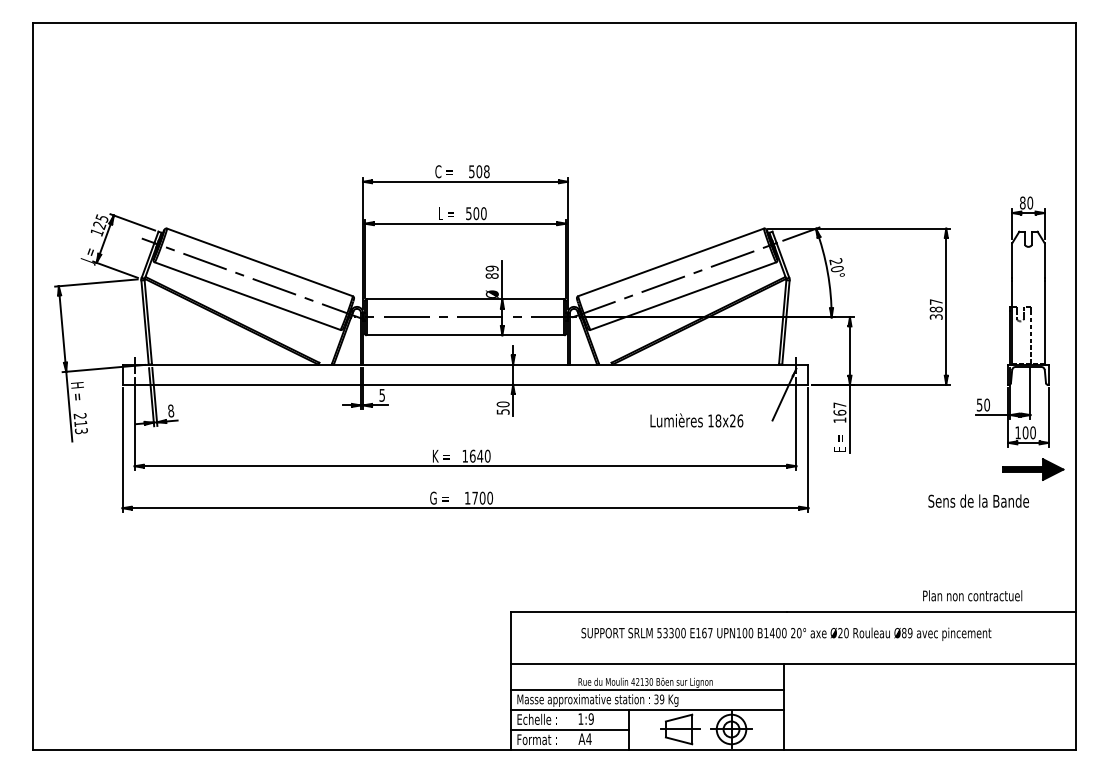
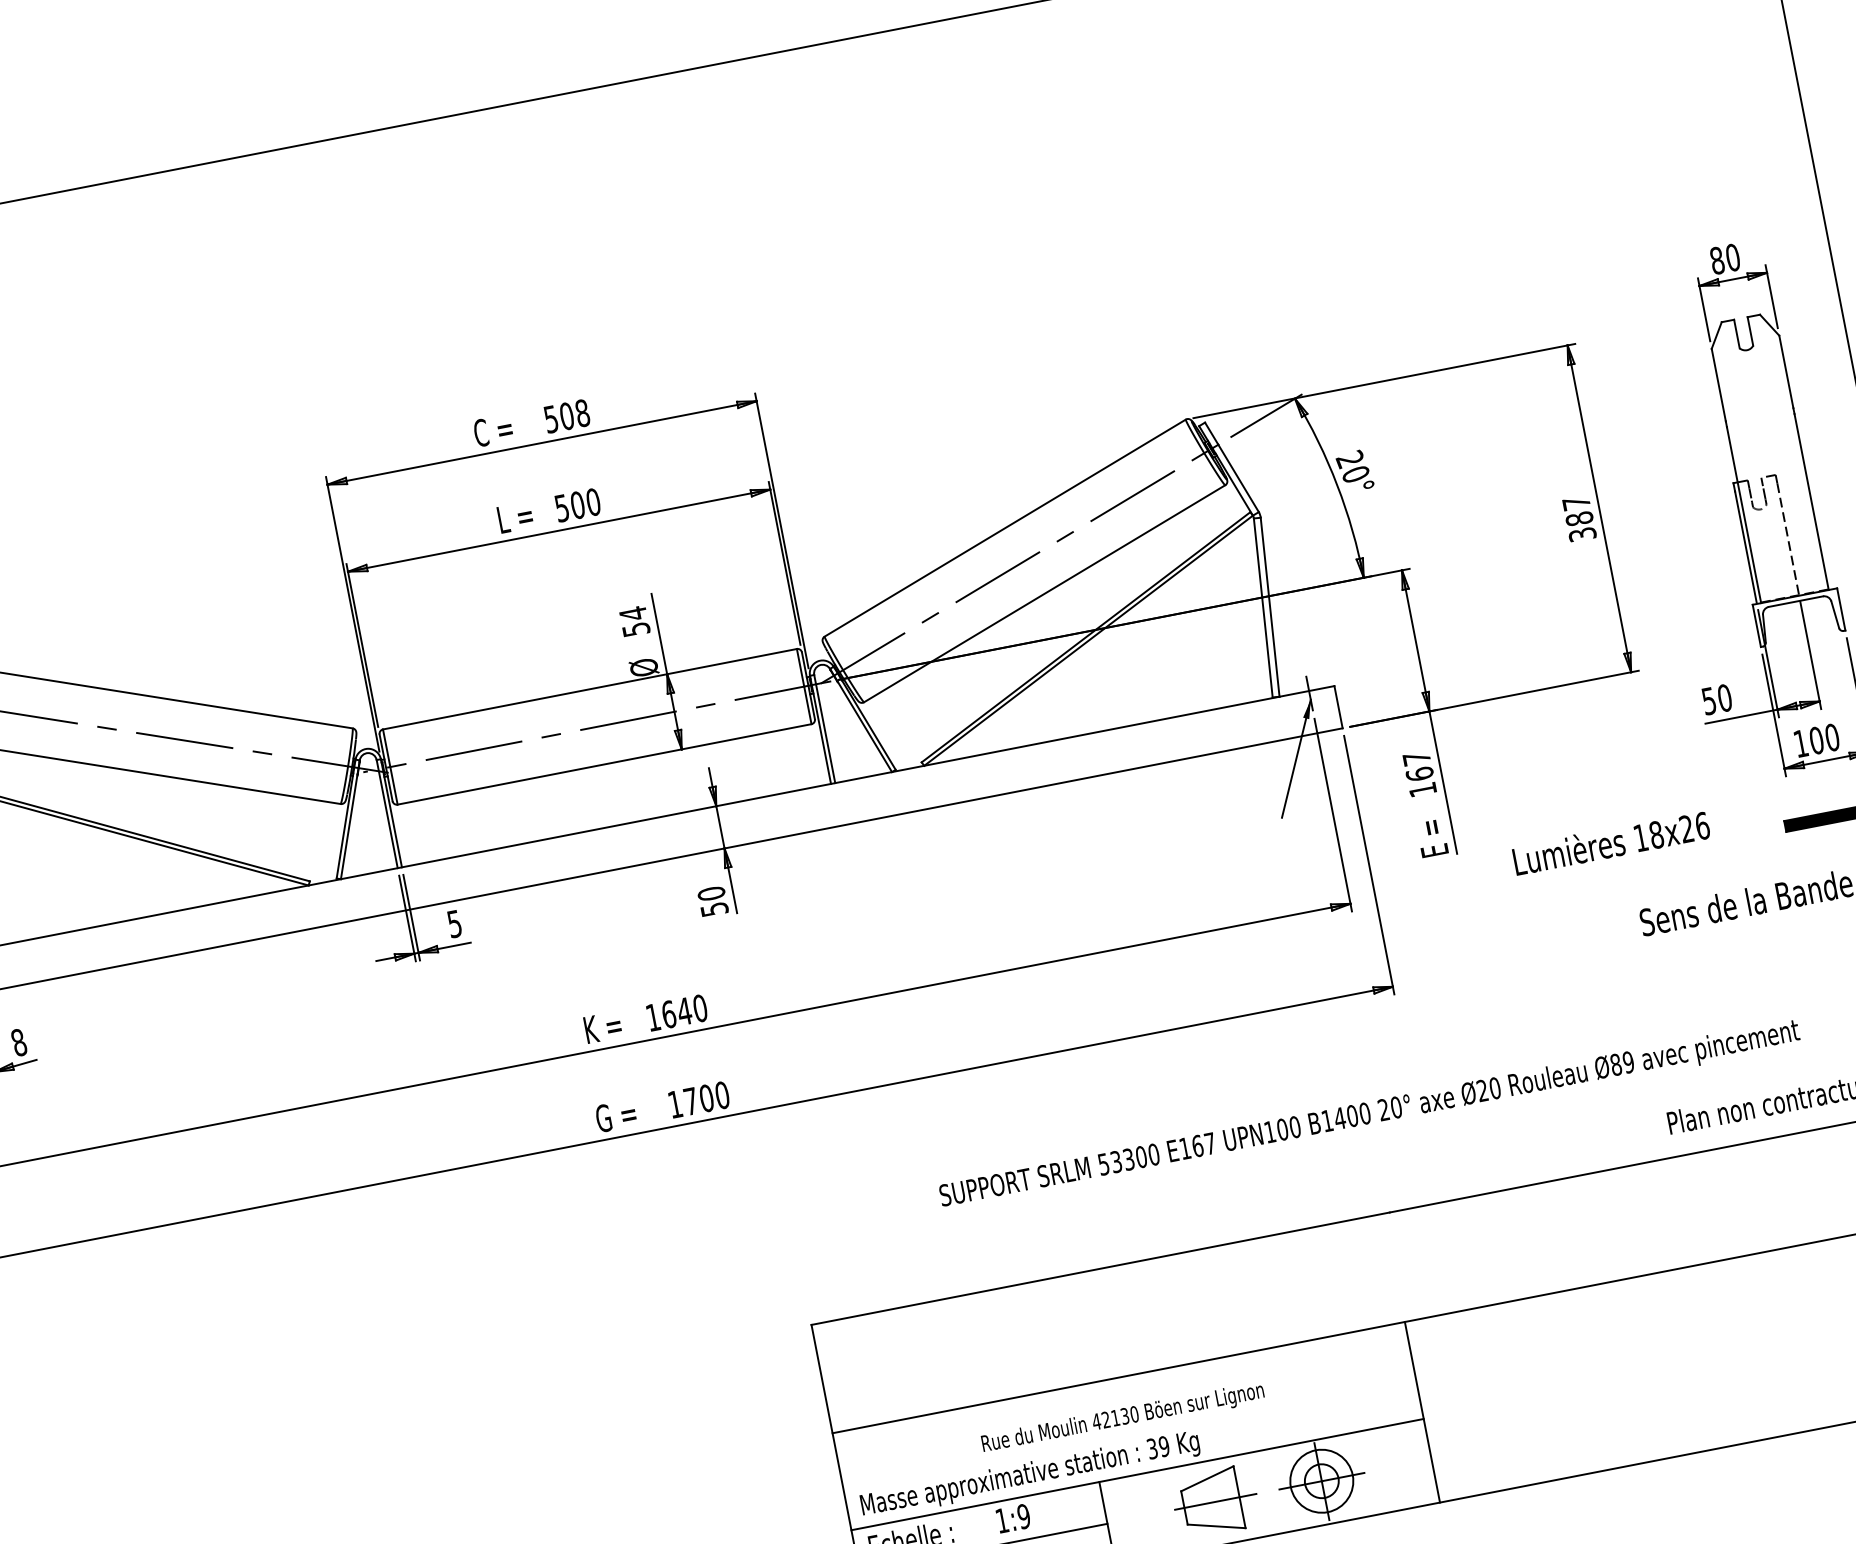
text: (491, 271) -> (633, 620), 89 -> 54
text: (696, 420) -> (1610, 842), moved
text: (786, 633) -> (1369, 1113), moved
line: (647, 689) -> (1129, 1431), removed

